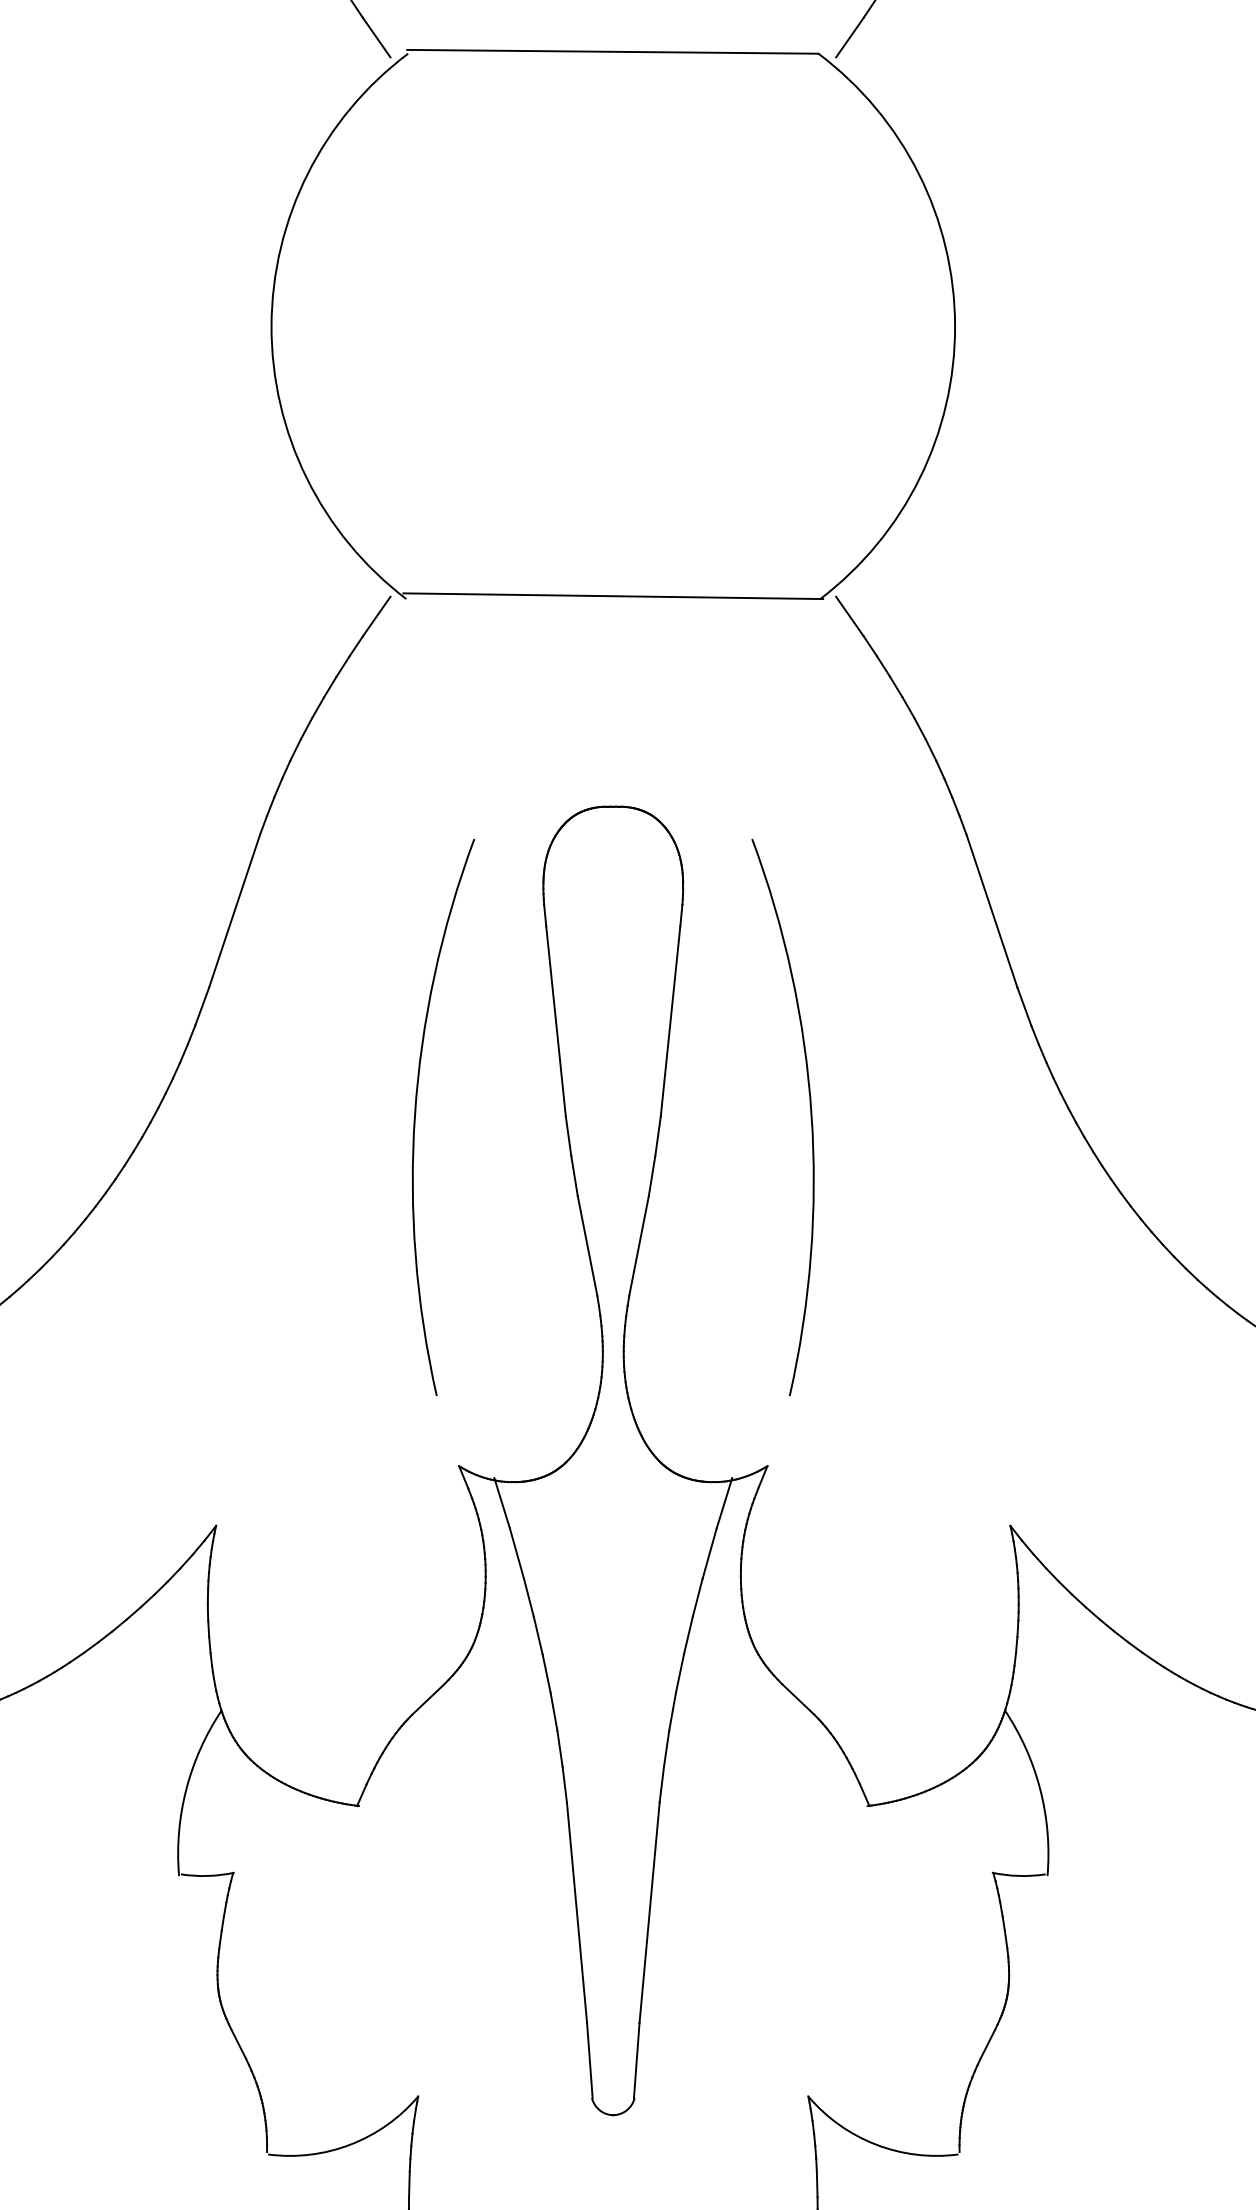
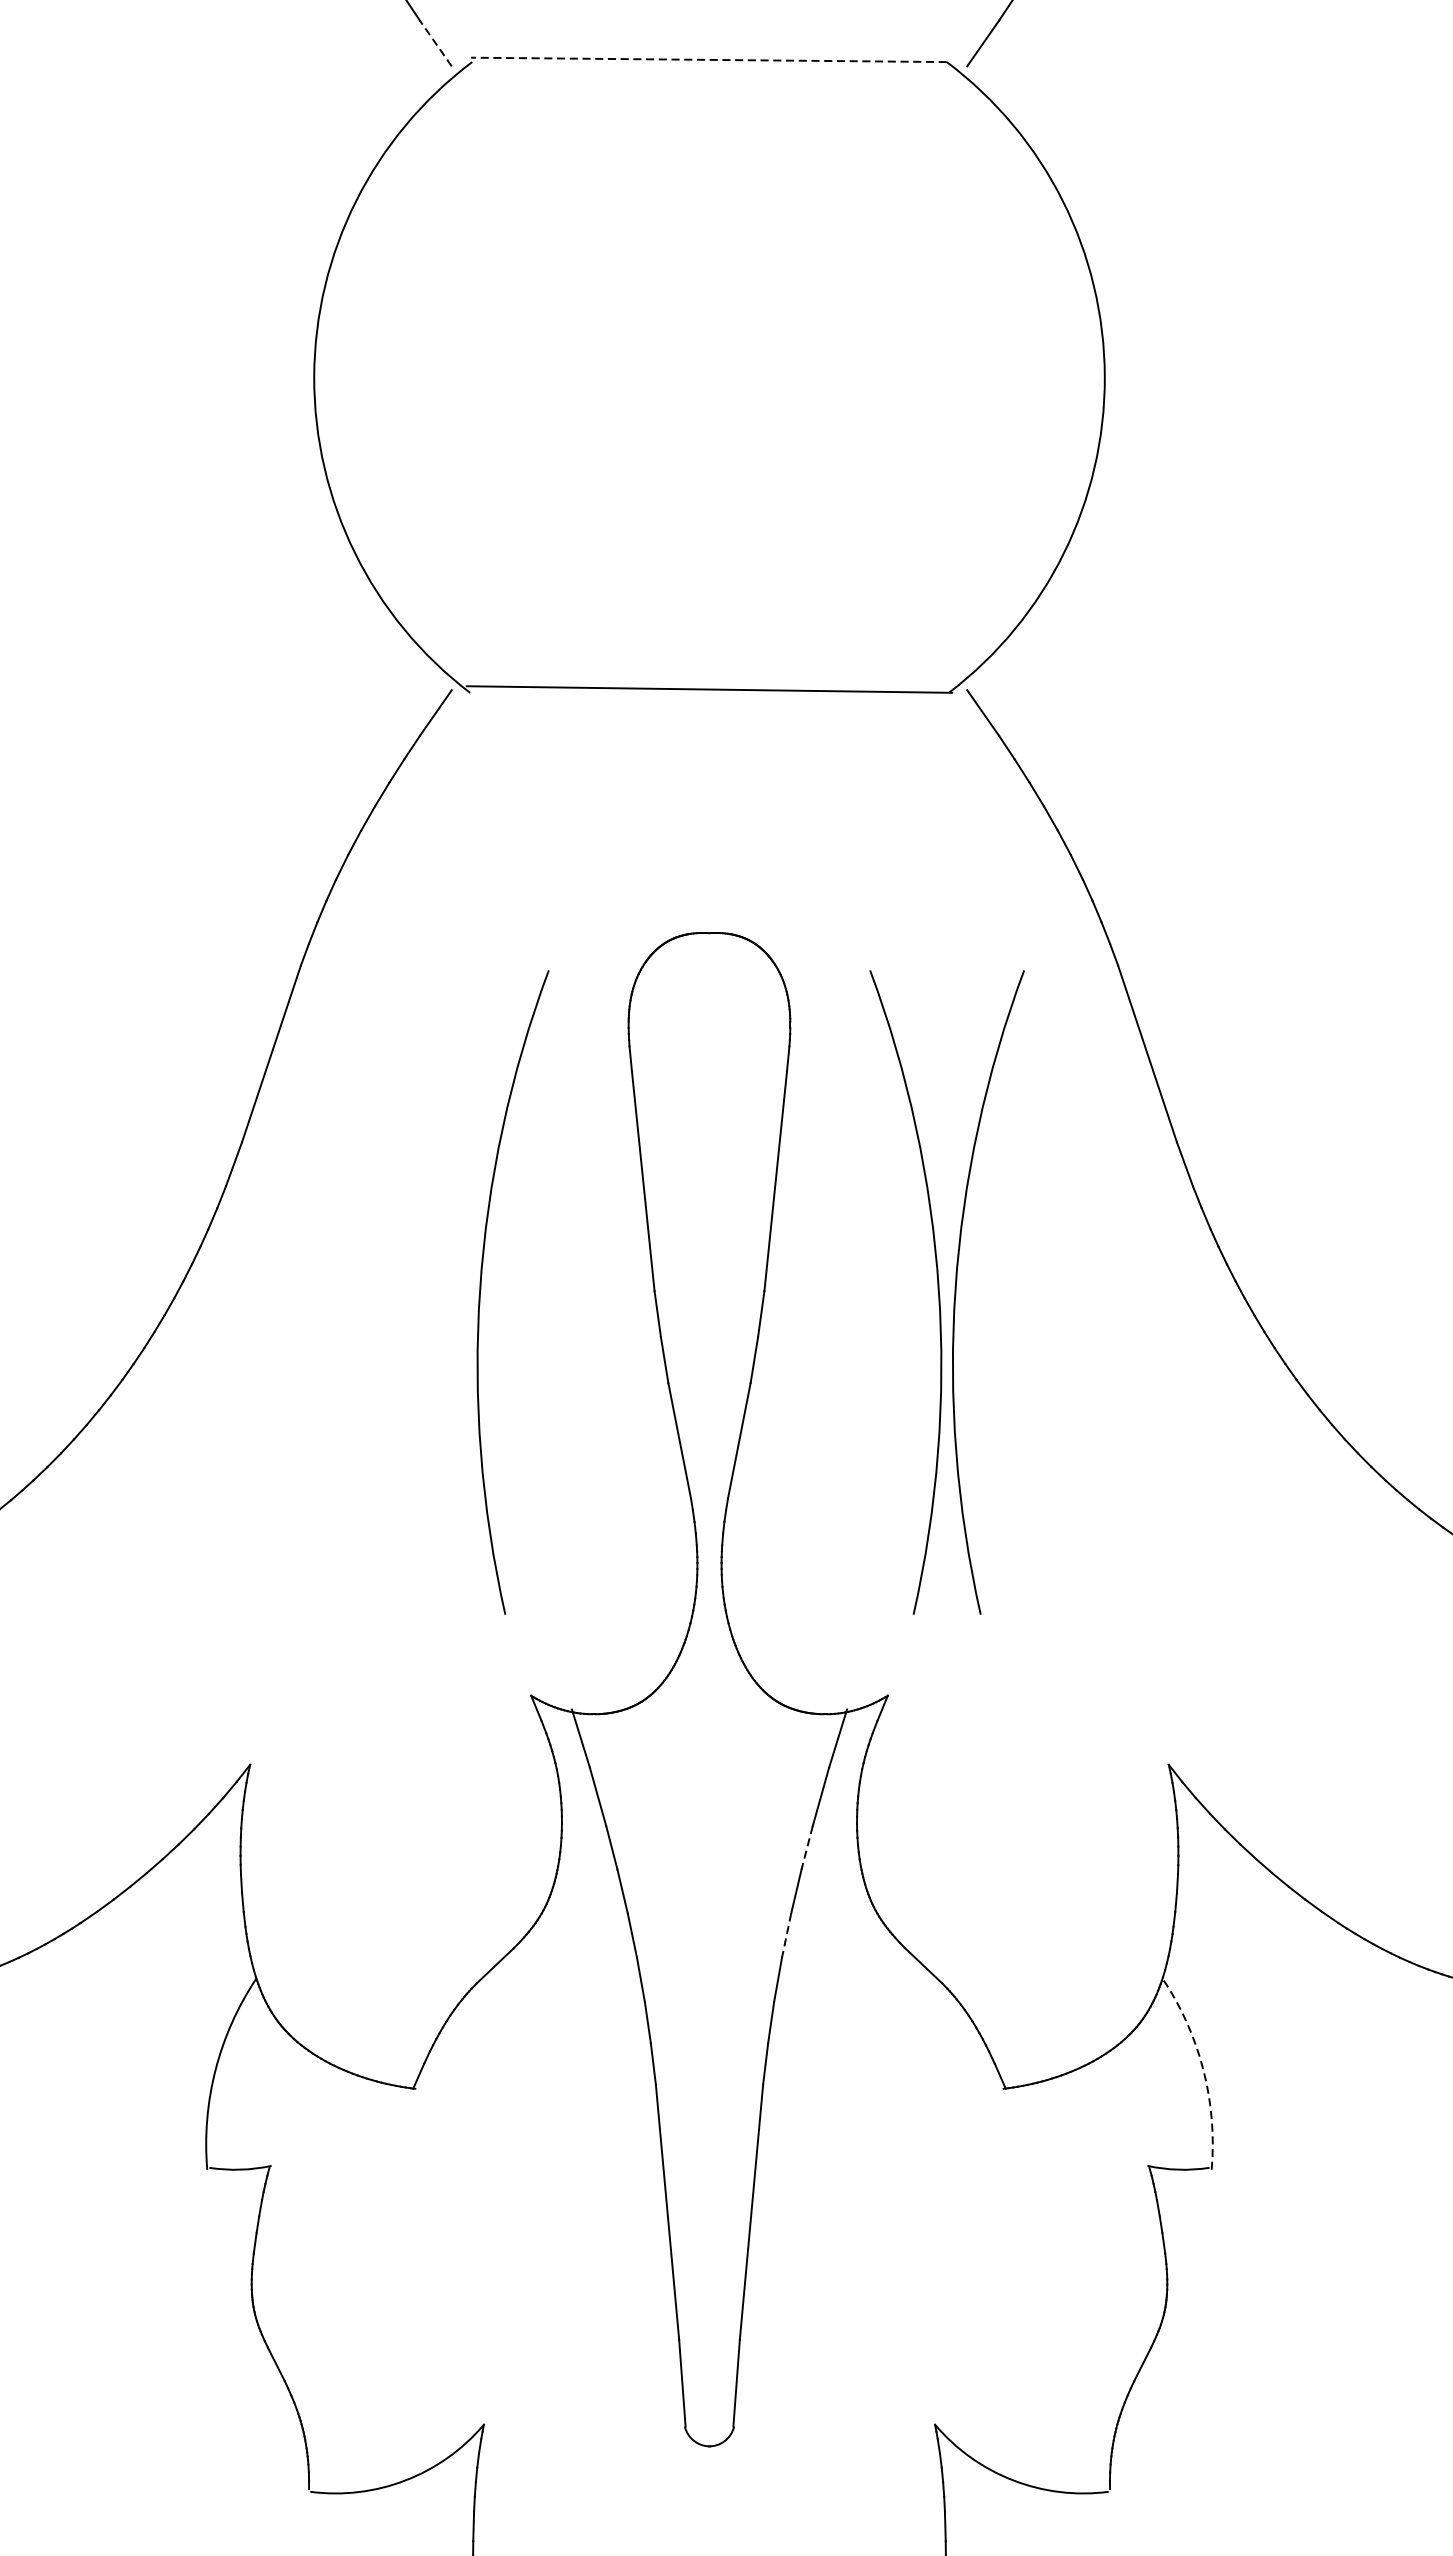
line: (376, 37) -> (435, 43), solid -> dashed
line: (612, 51) -> (708, 59), solid -> dashed
arc: (827, 1113) -> (957, 1287), added
line: (697, 1598) -> (806, 1848), solid -> dashed
line: (679, 1674) -> (786, 1936), solid -> dashed
arc: (1040, 1789) -> (1203, 2069), solid -> dashed

